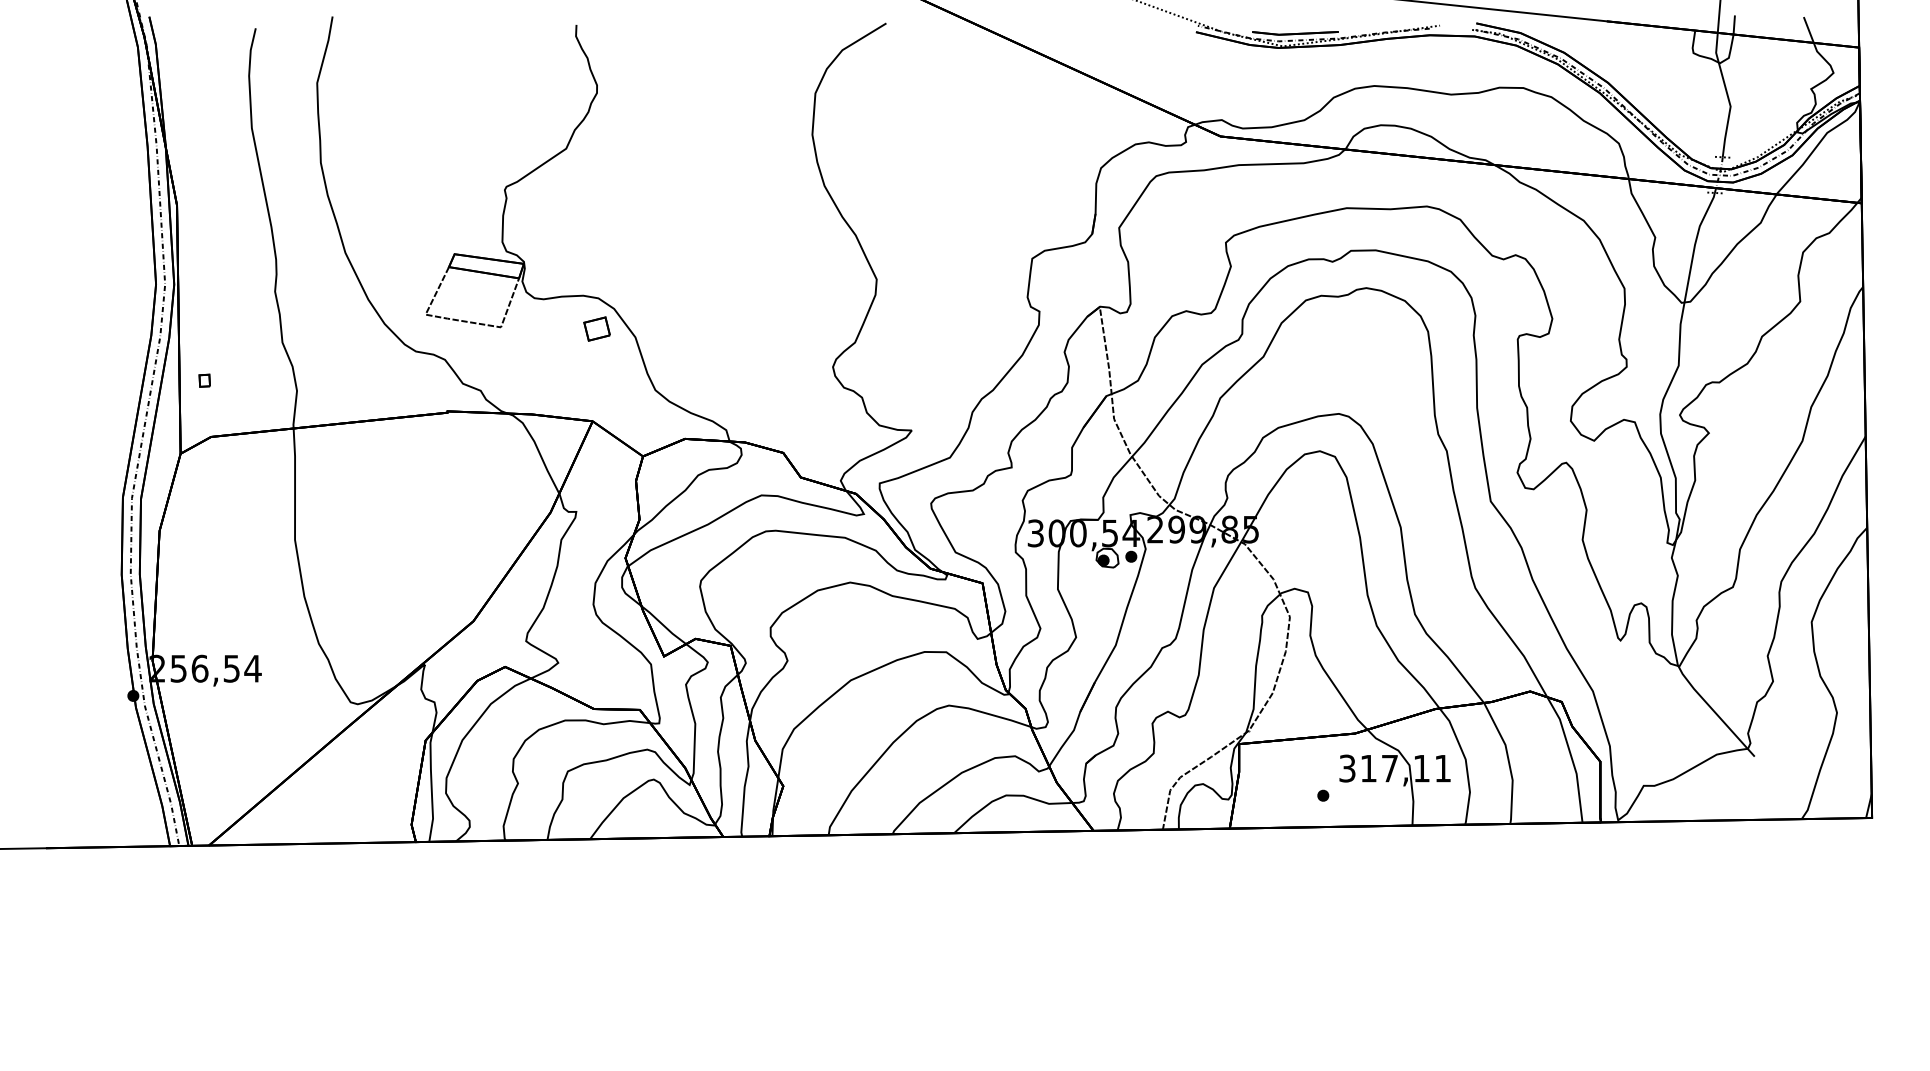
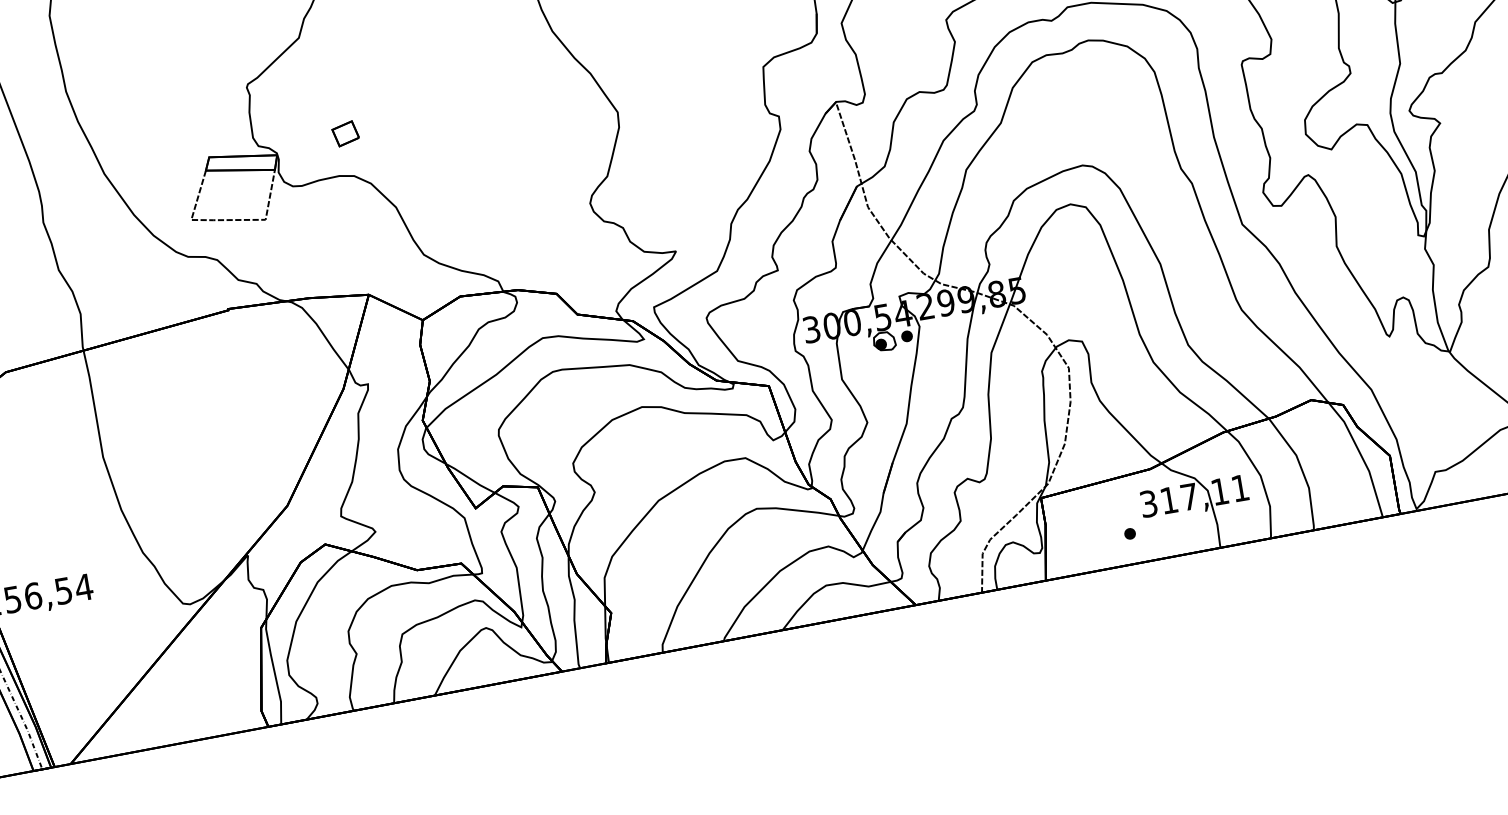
part: (596, 328) -> (345, 133), moved

